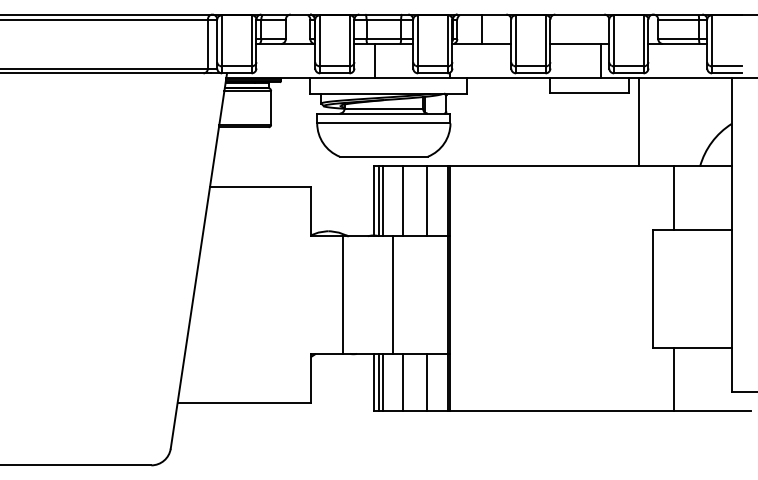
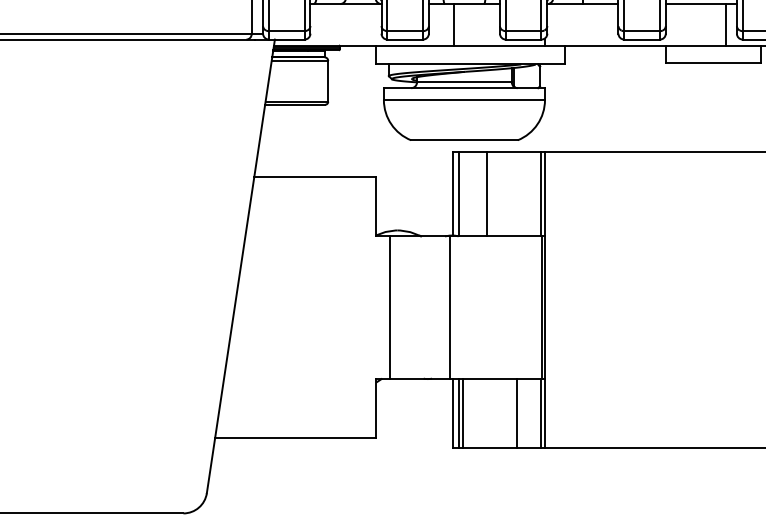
line: (382, 201) -> (462, 194), removed
line: (427, 201) -> (517, 194), removed
line: (342, 294) -> (390, 306), moved
line: (392, 294) -> (449, 306), moved
line: (402, 382) -> (486, 413), removed

